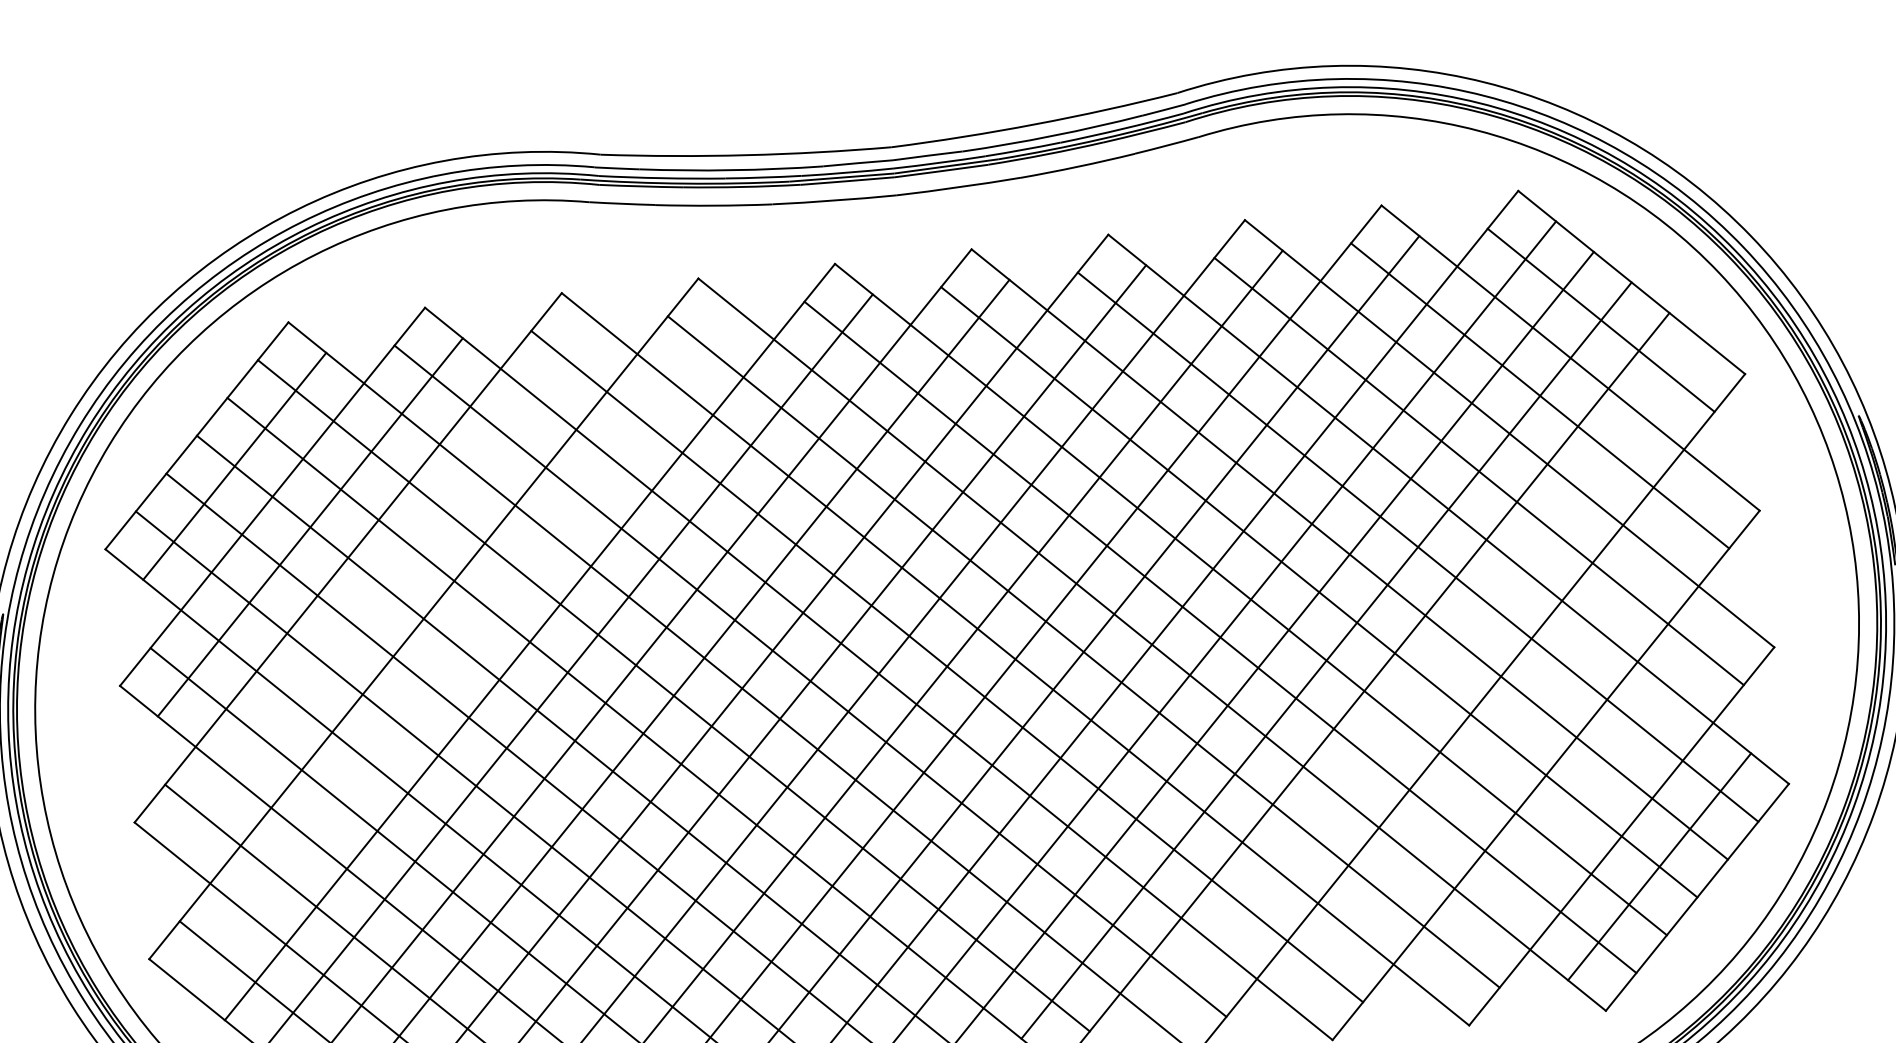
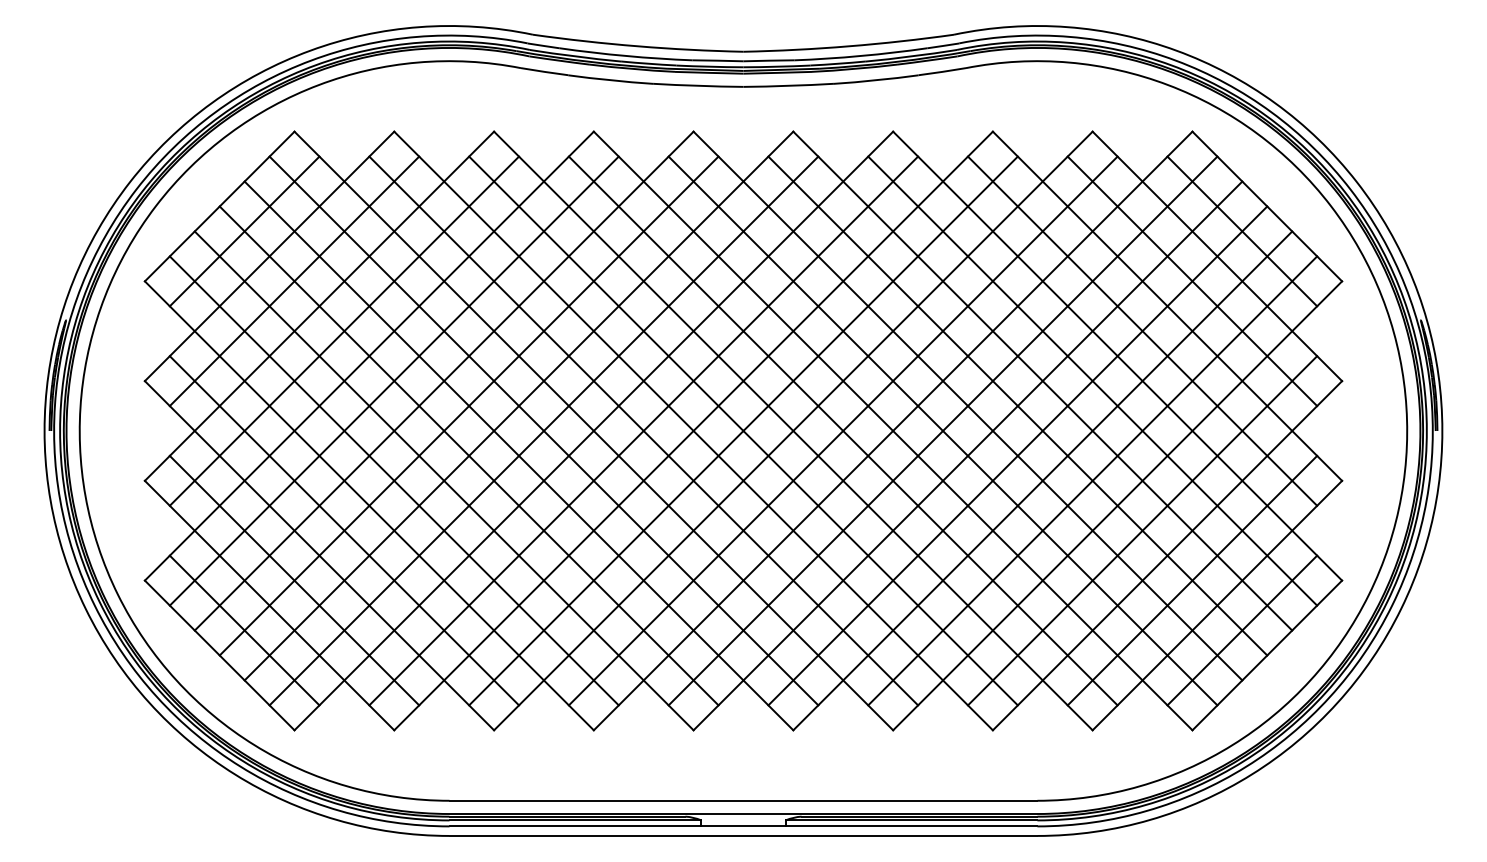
line: (385, 587) -> (344, 330), added
line: (460, 648) -> (393, 380), added
line: (1432, 683) -> (1092, 480), added
line: (1508, 744) -> (1142, 530), added
line: (1584, 805) -> (1192, 580), added

